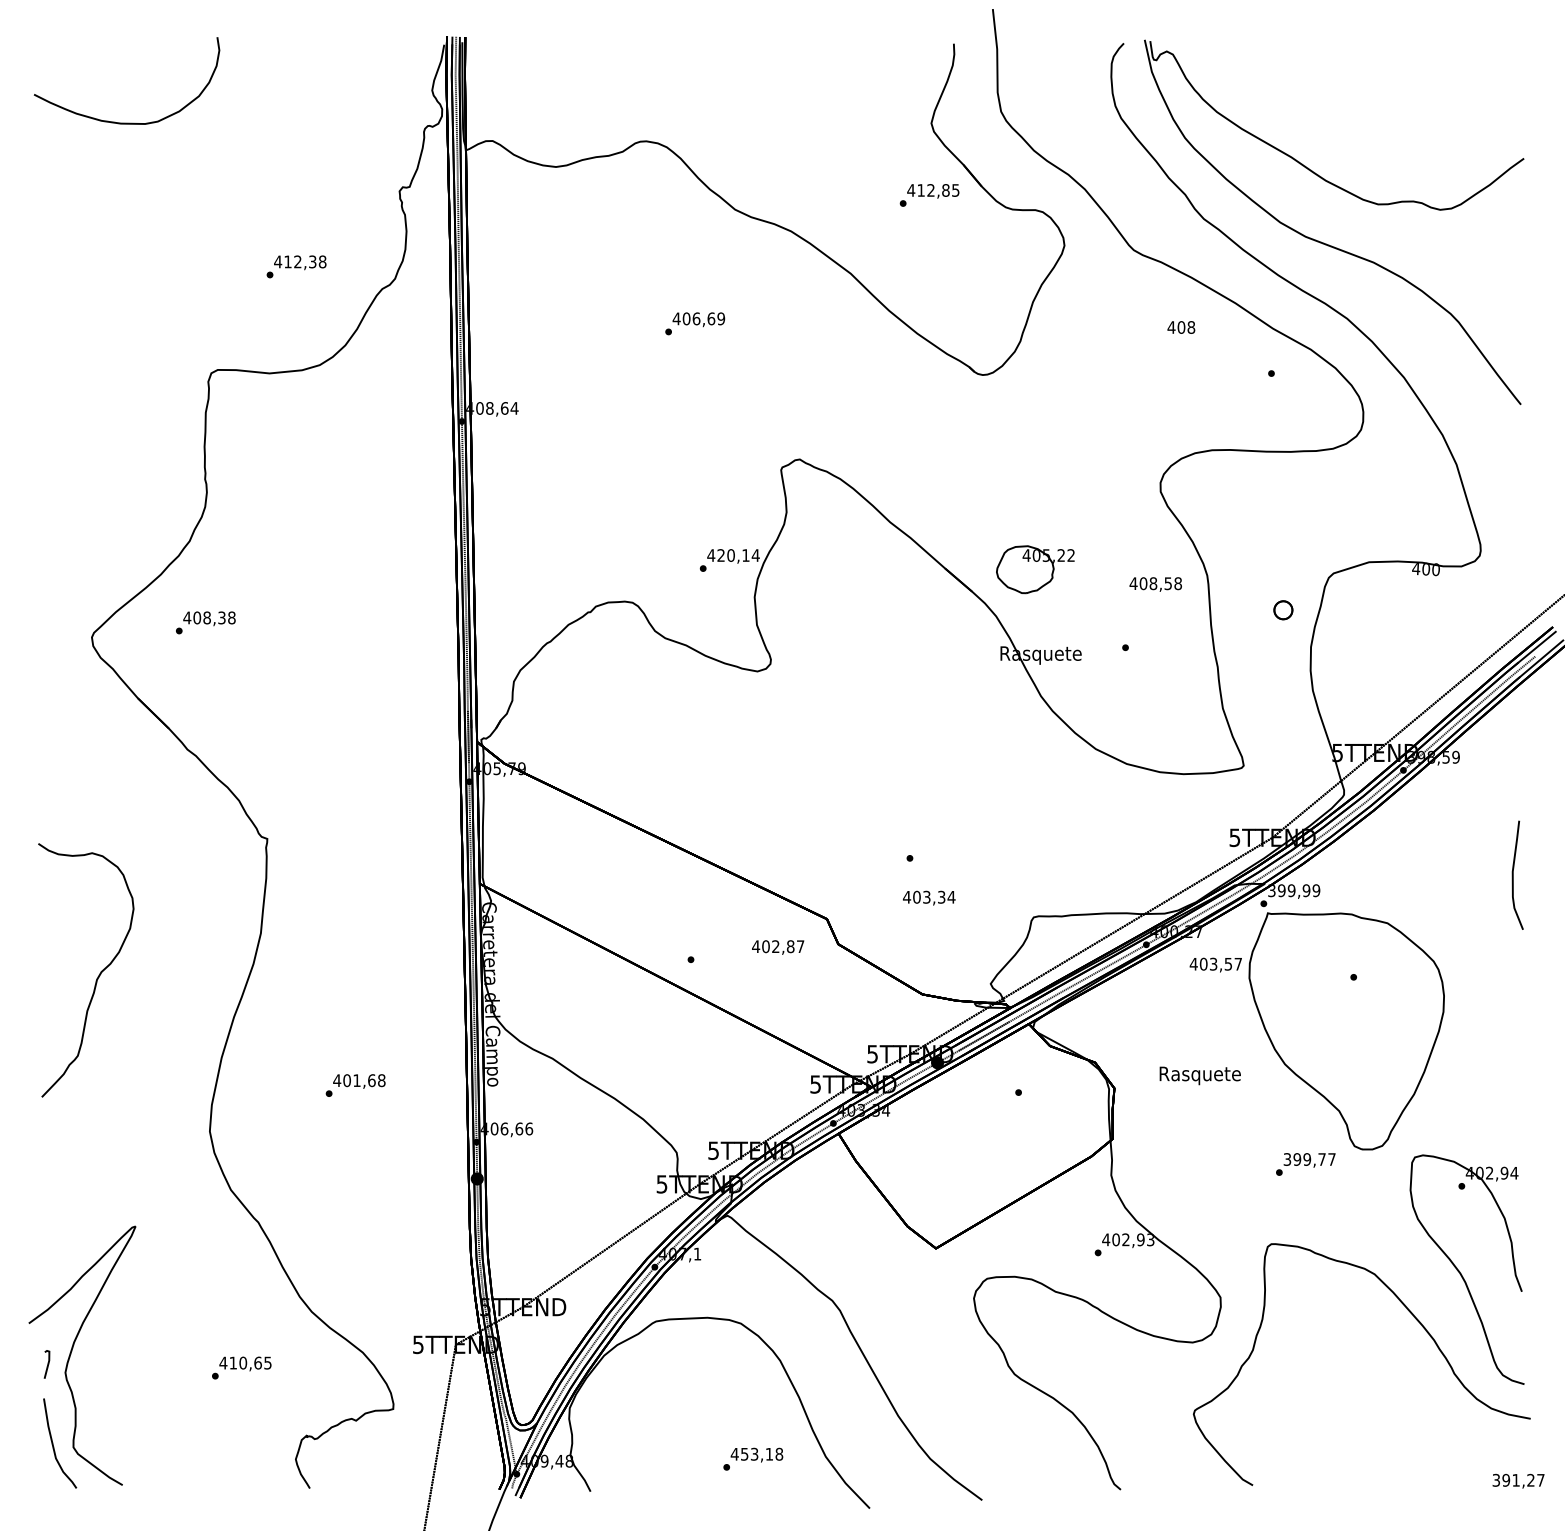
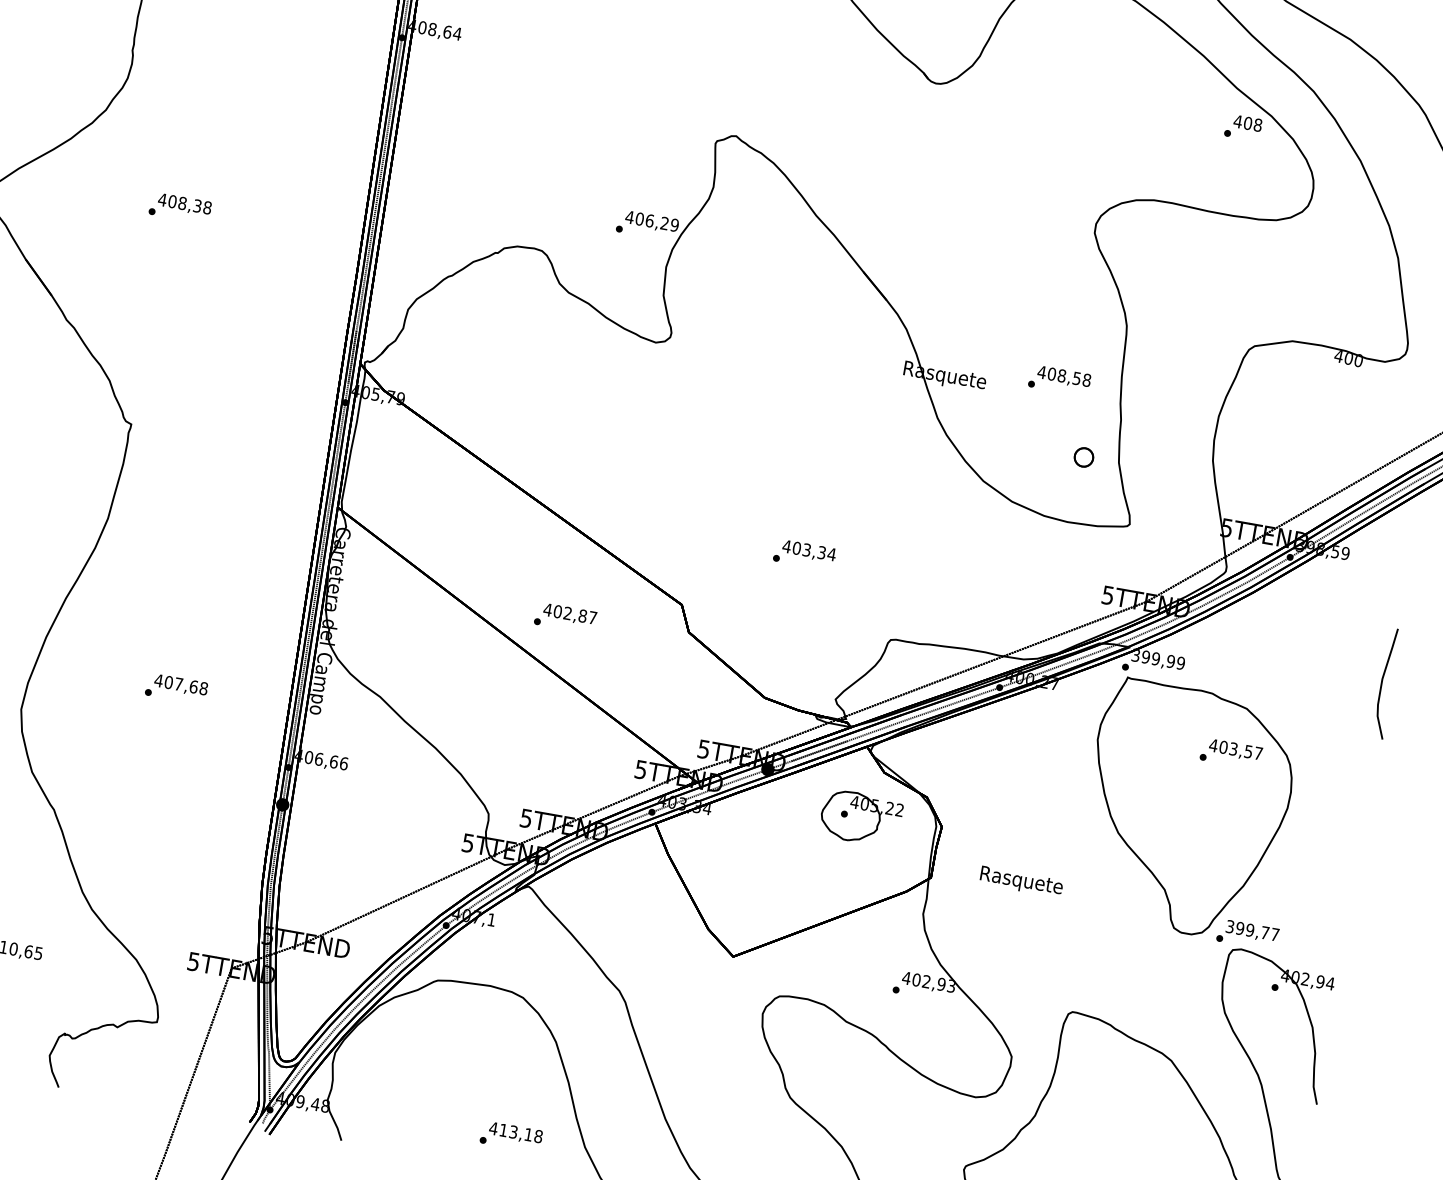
text: (1181, 327) -> (1248, 123), moved
text: (738, 555) -> (657, 222), 420,14 -> 406,29
part: (1035, 569) -> (861, 818), moved
text: (1155, 584) -> (1063, 377), moved
part: (1283, 610) -> (1084, 457), moved
text: (205, 622) -> (180, 207), moved
text: (929, 897) -> (809, 550), moved
text: (778, 947) -> (570, 614), moved
text: (1215, 964) -> (1235, 749), moved
text: (1199, 1075) -> (1020, 881), moved
text: (356, 1080) -> (178, 684), 401,68 -> 407,68
text: (1305, 1164) -> (1247, 935), moved
text: (744, 1454) -> (503, 1130), 453,18 -> 413,18

